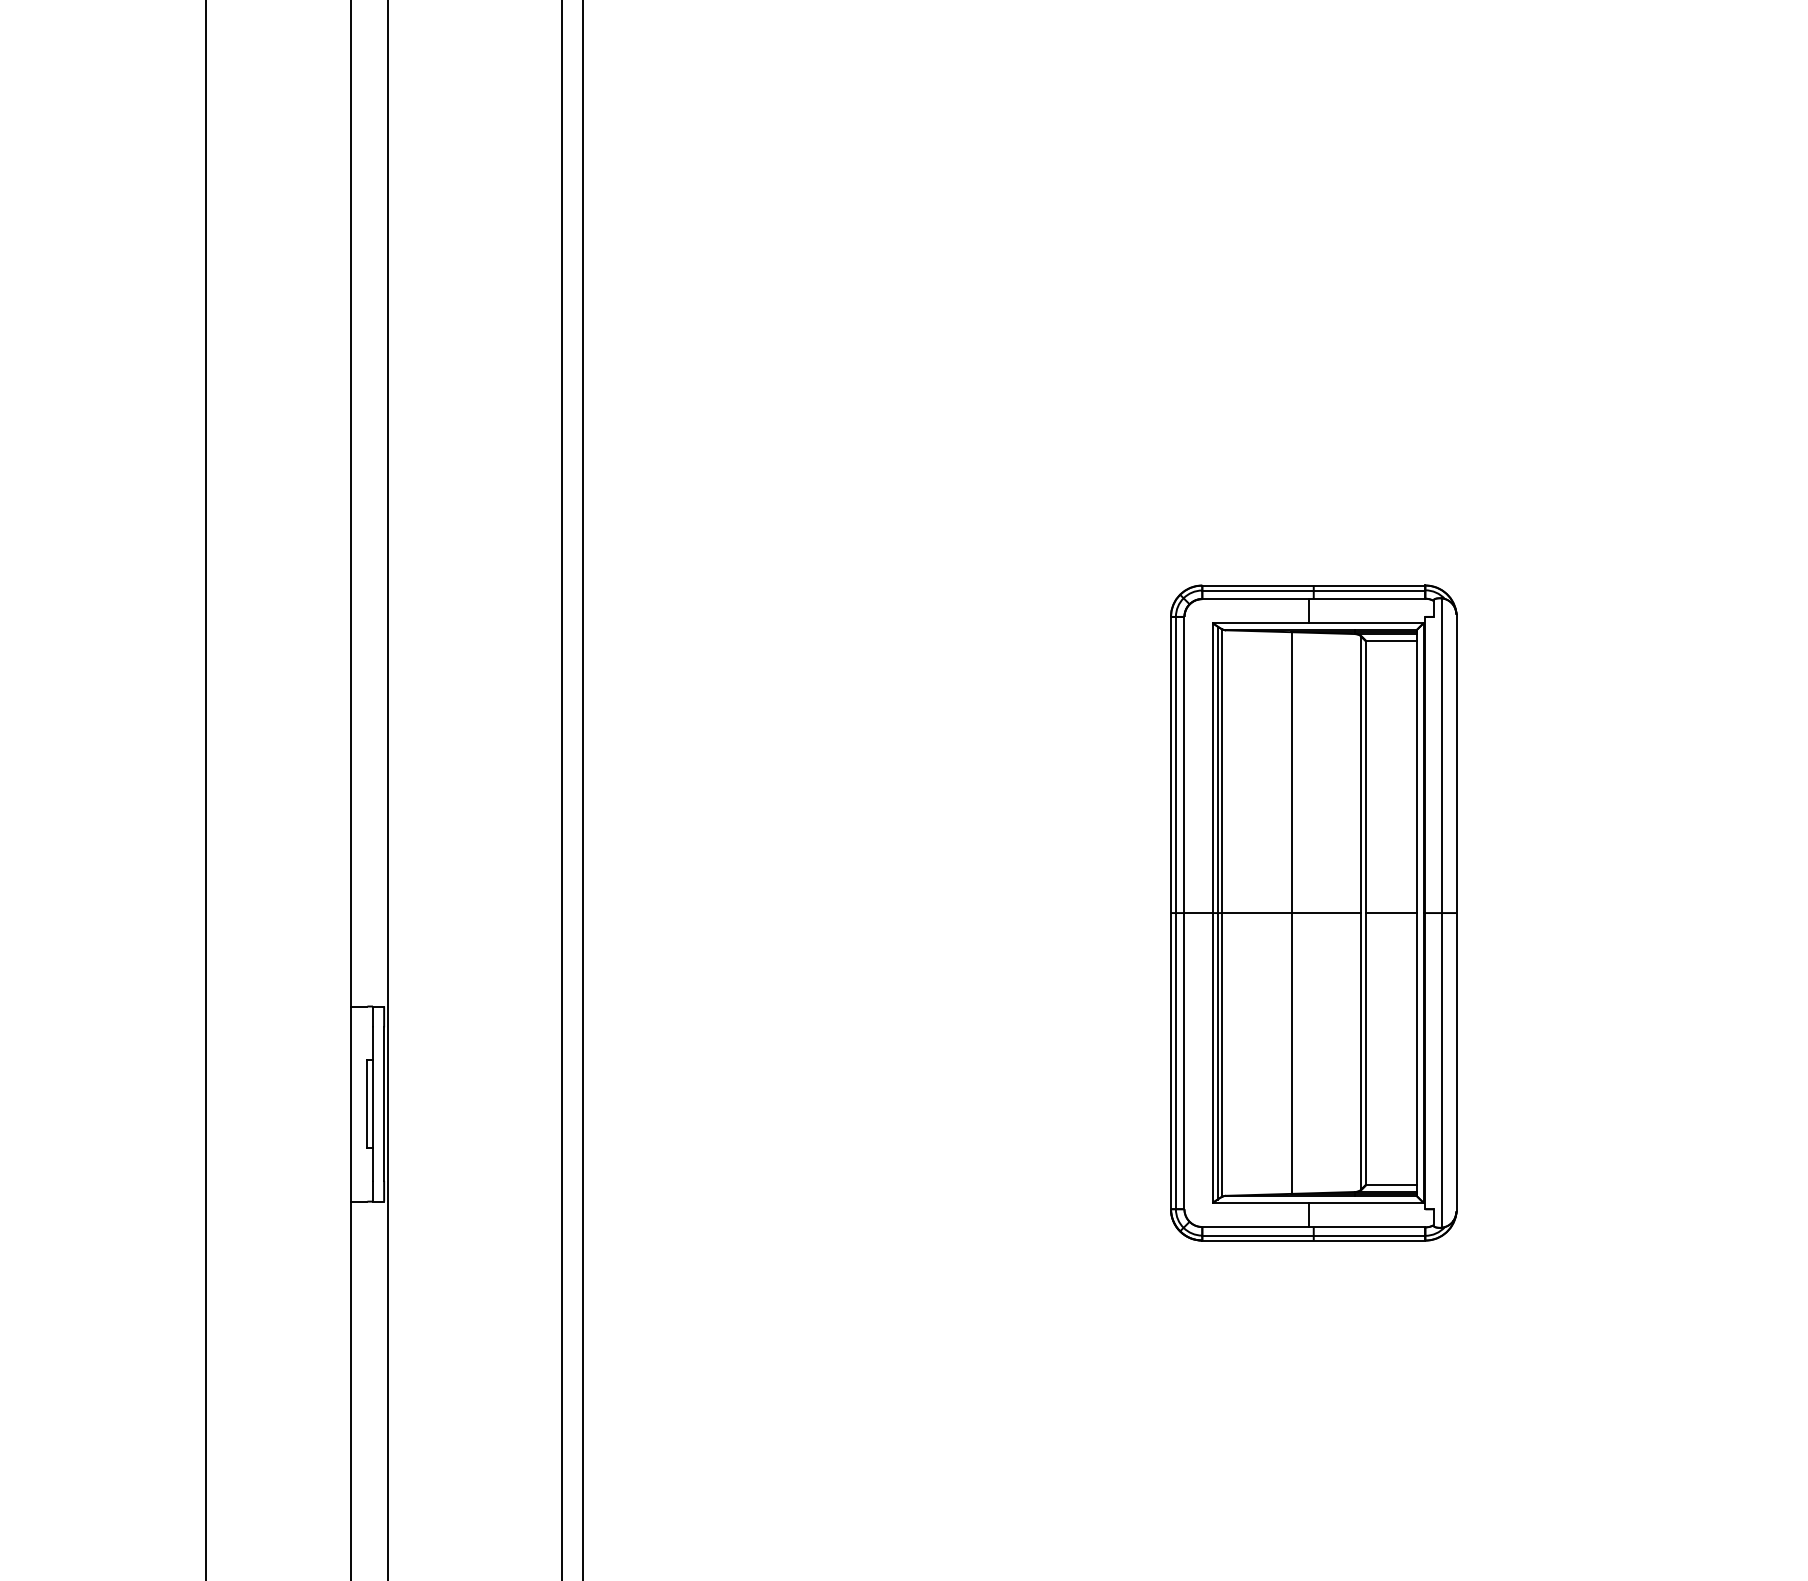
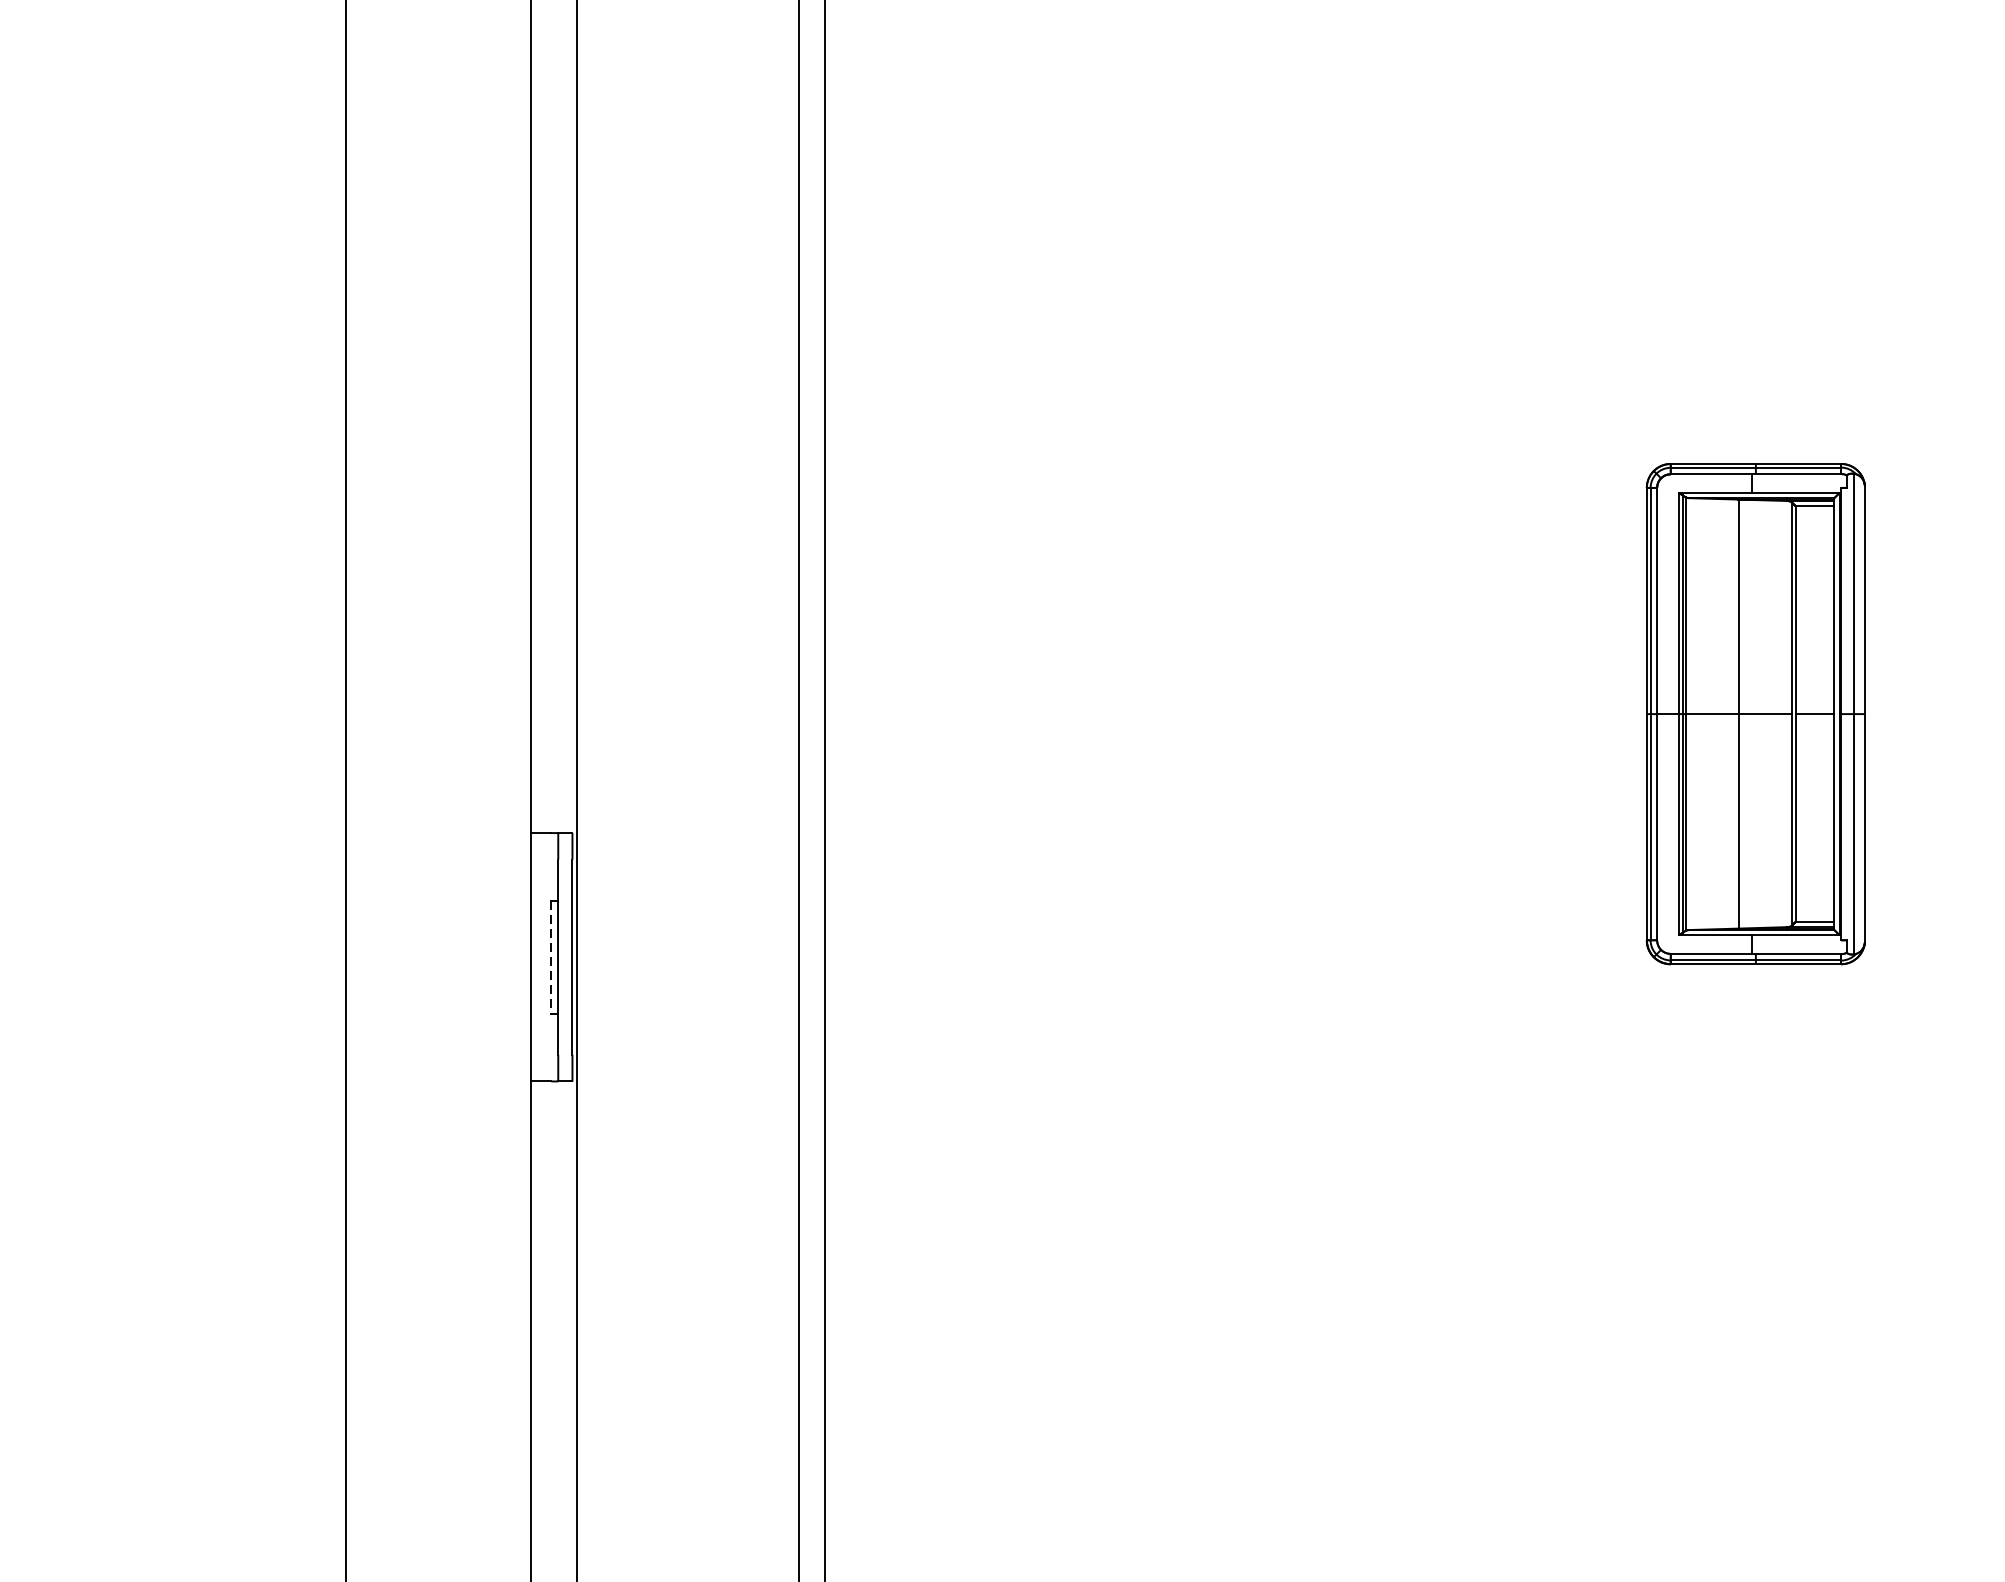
part: (1313, 912) -> (1755, 713), size x0.6
line: (367, 1104) -> (551, 957), solid -> dashed

